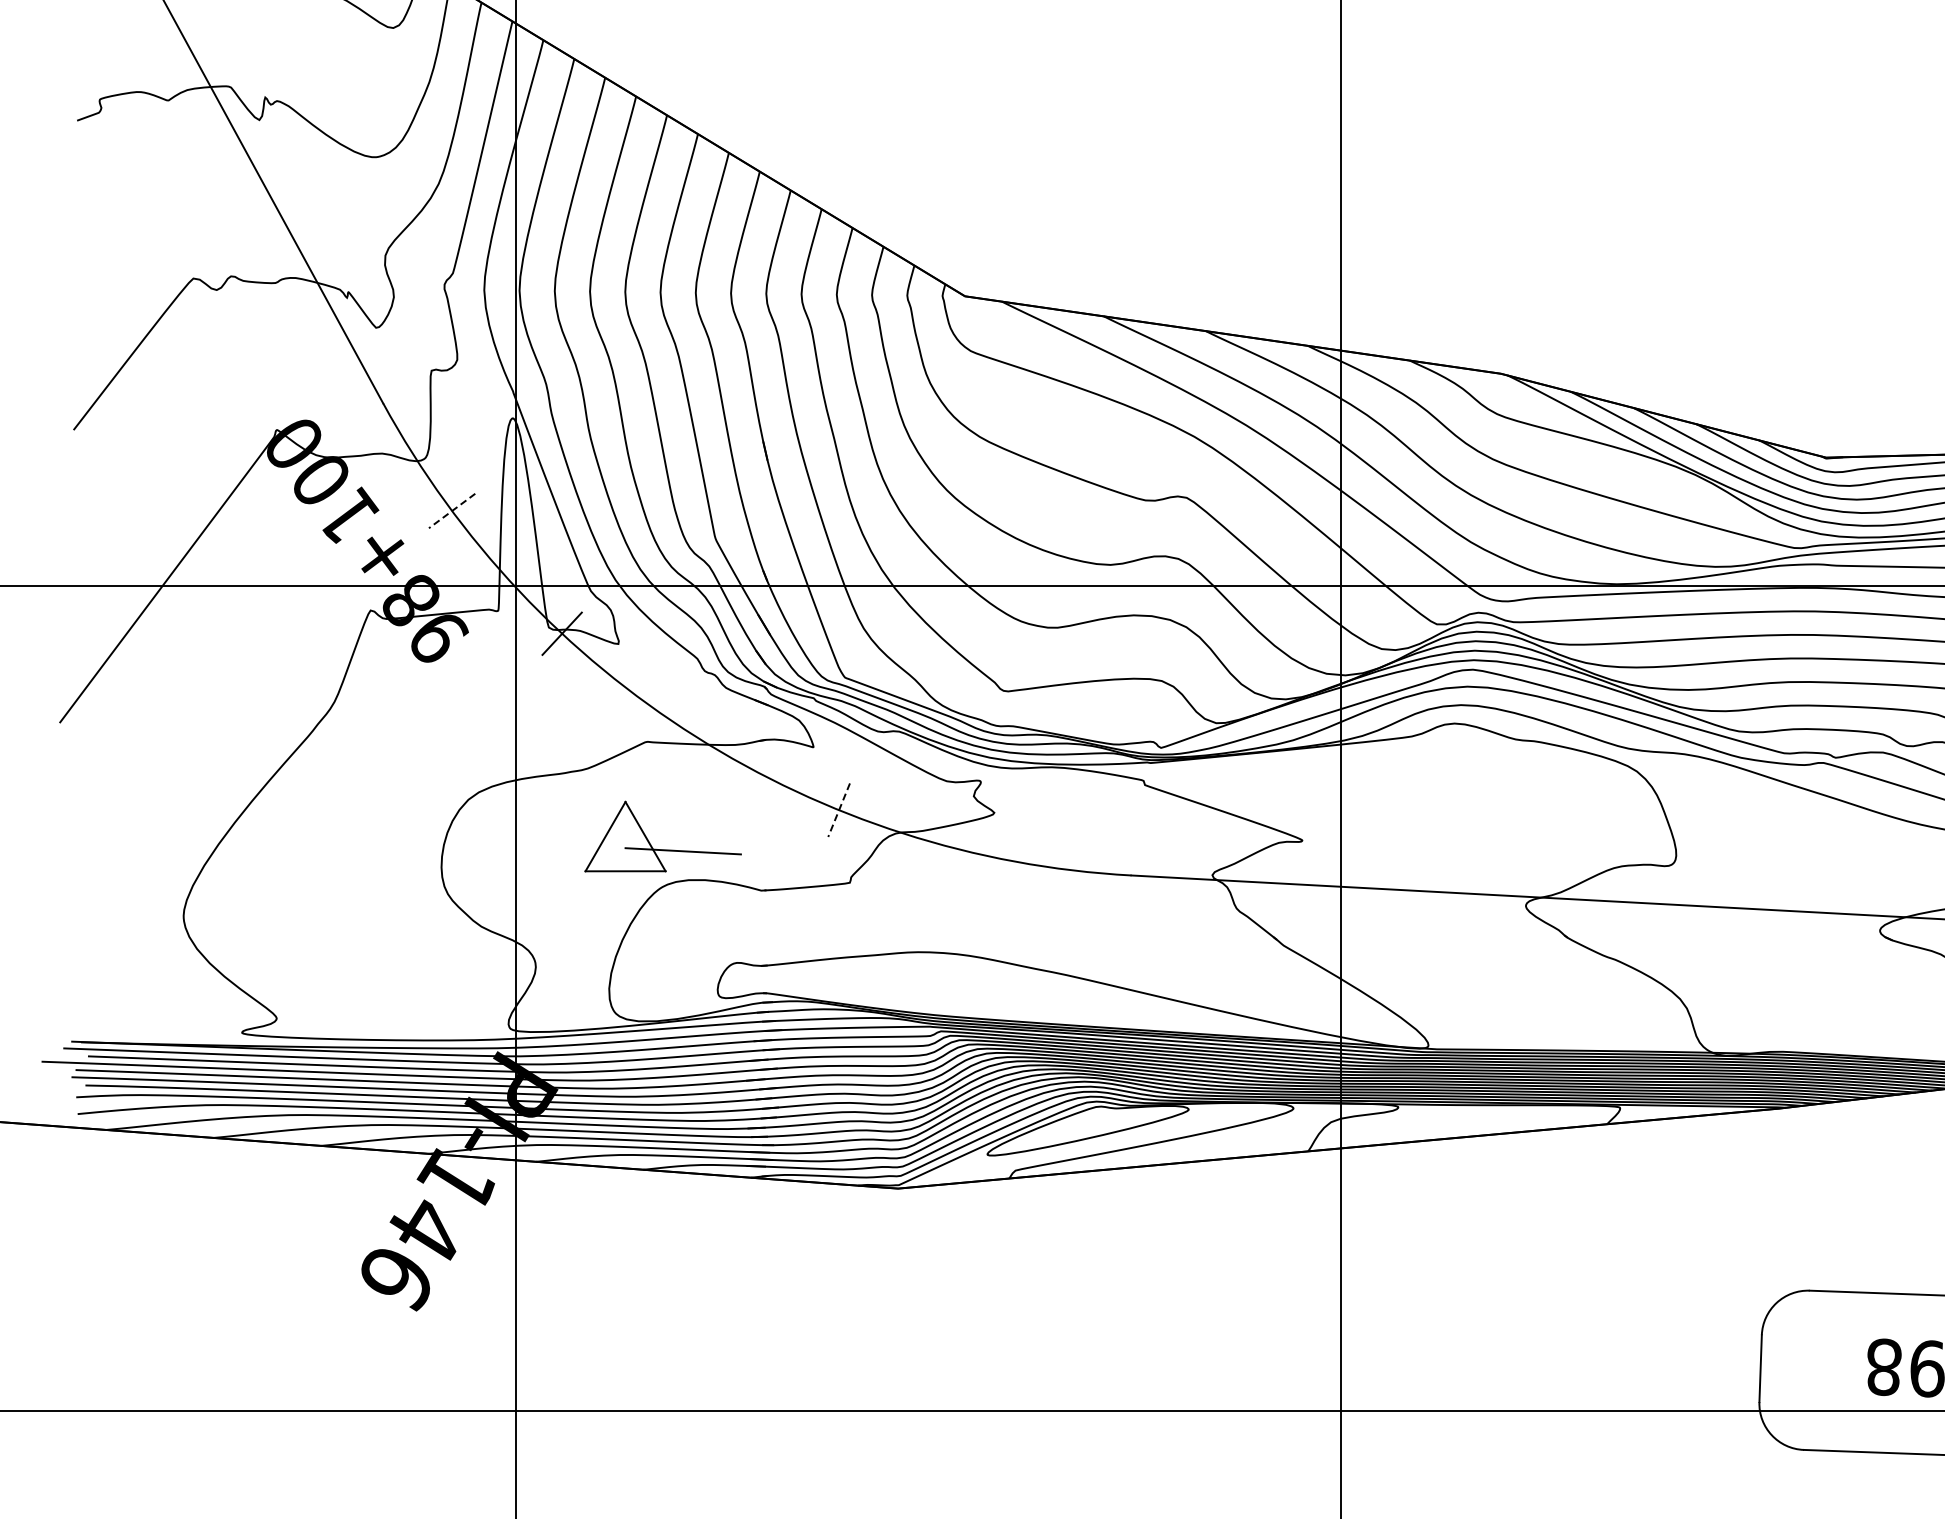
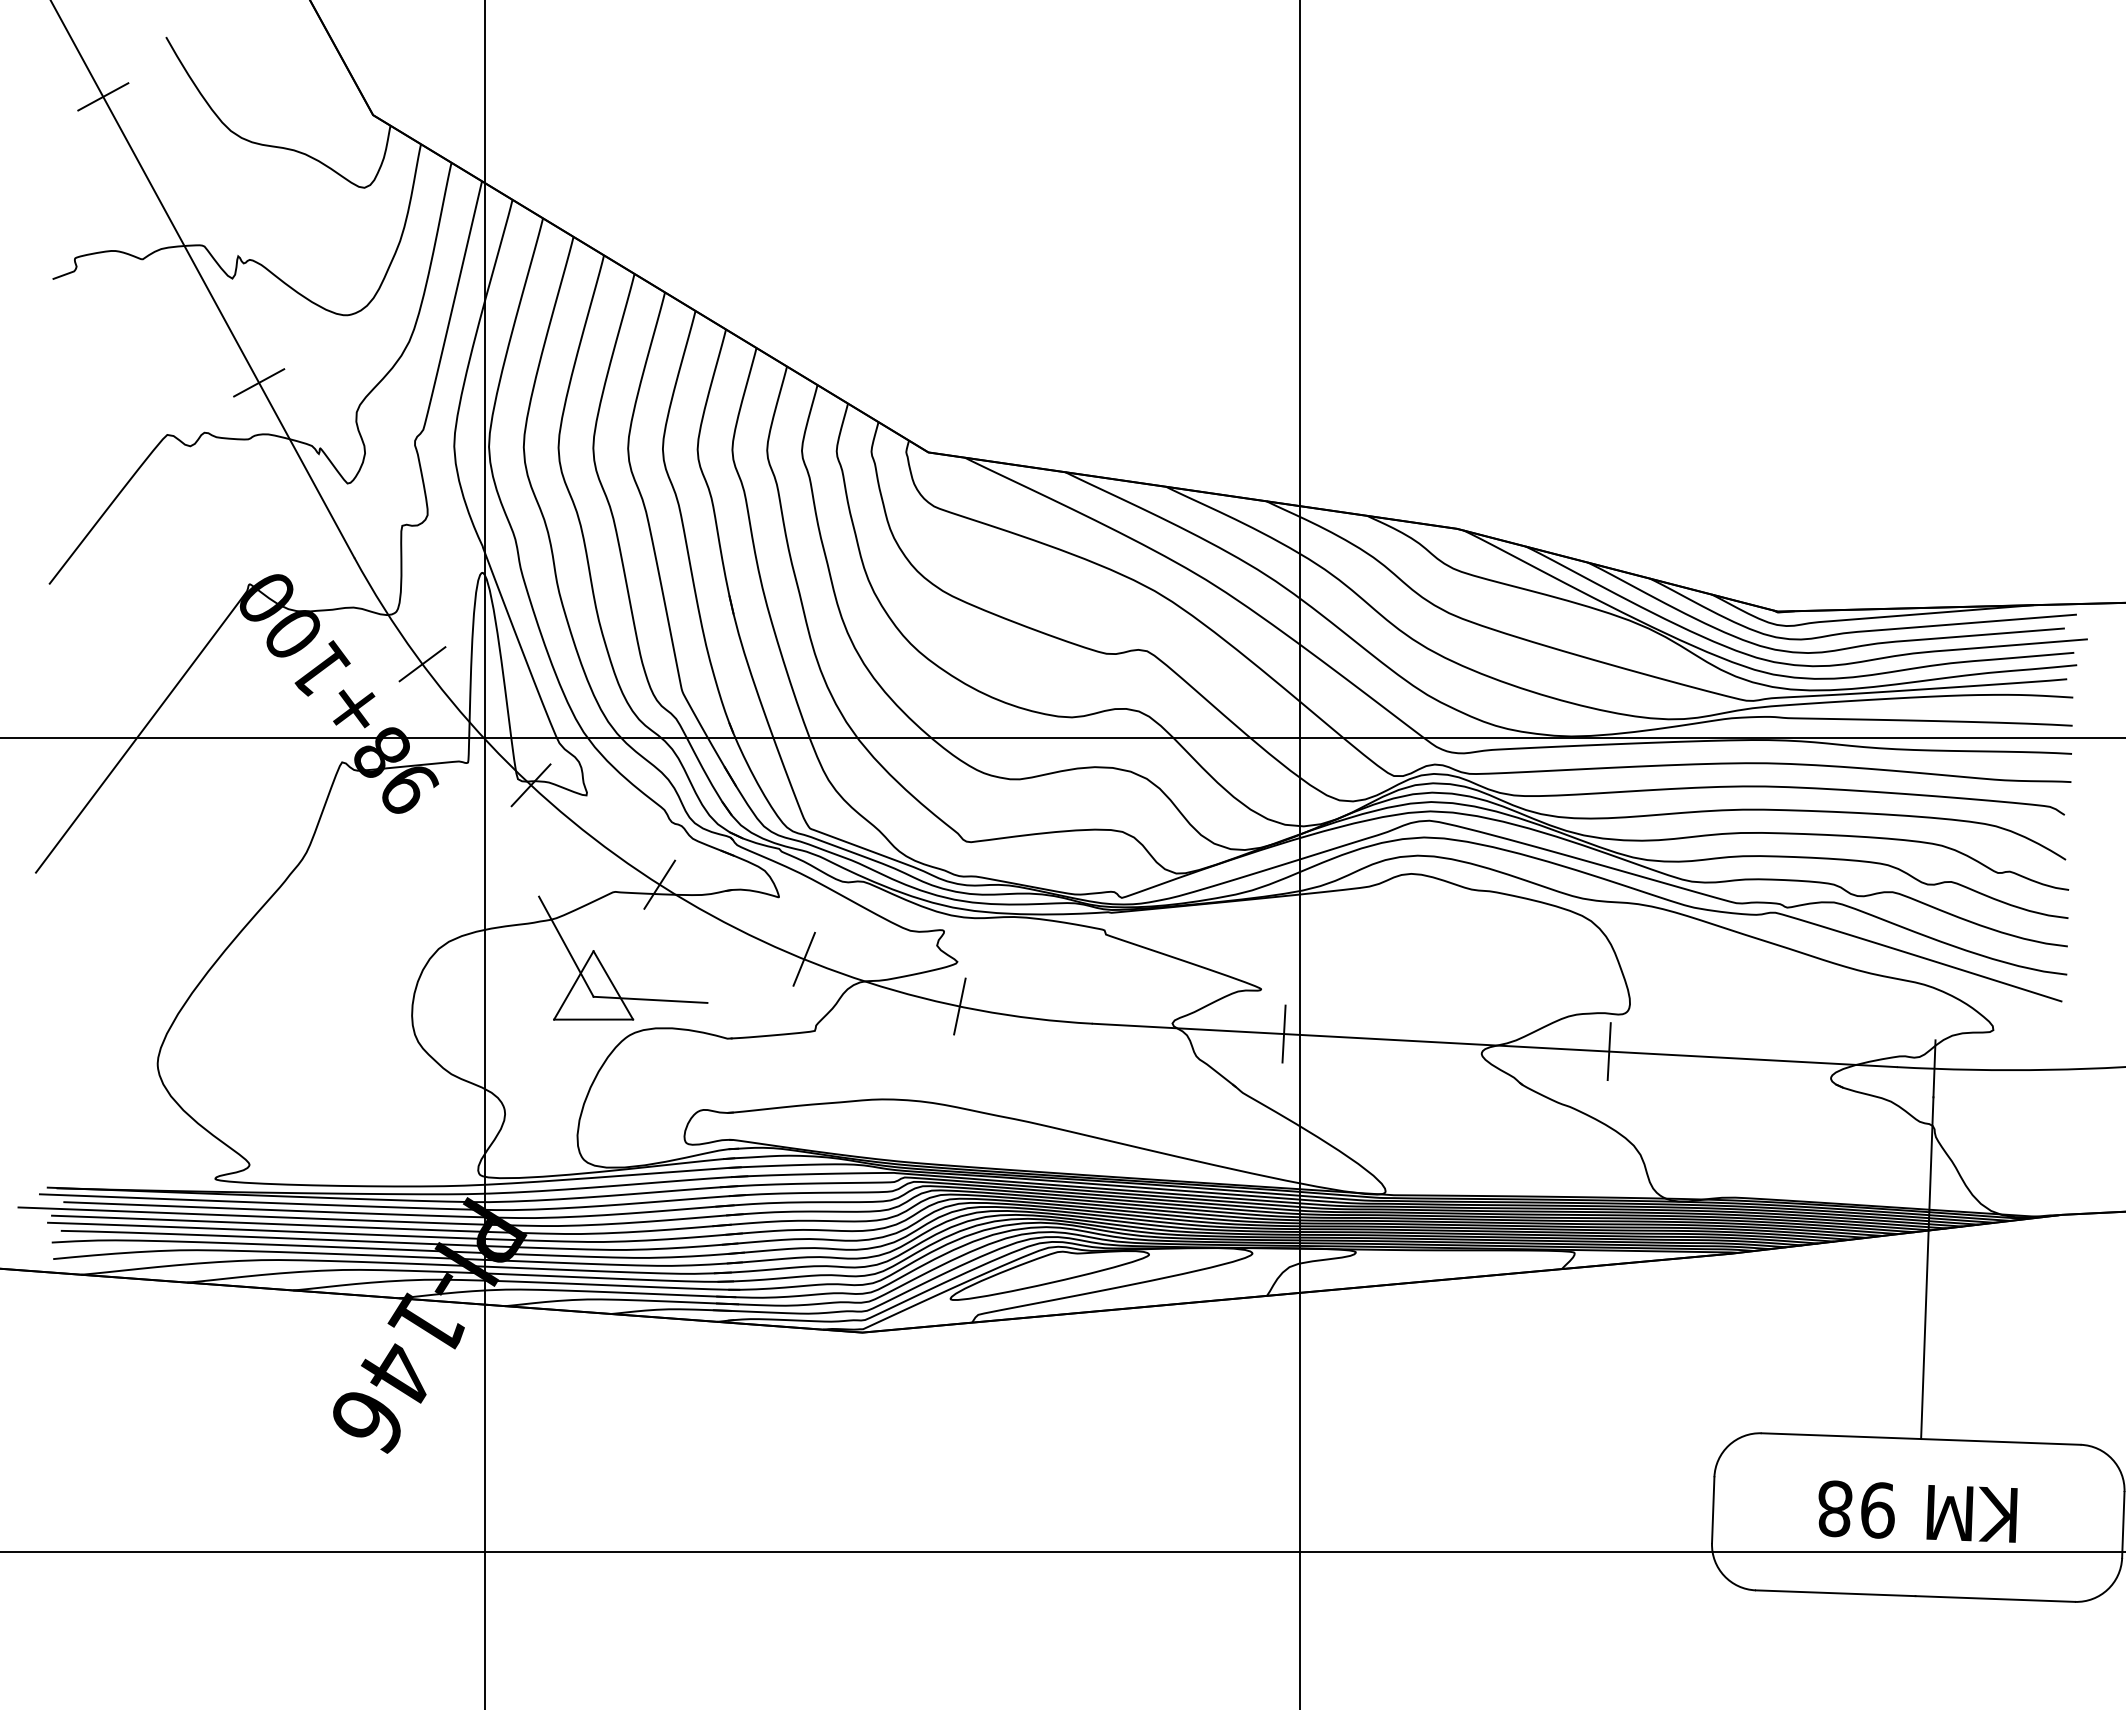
line: (286, 225) -> (259, 382), added
line: (452, 511) -> (422, 664), dashed -> solid
line: (692, 734) -> (659, 884), added
line: (598, 797) -> (566, 946), added
line: (839, 810) -> (804, 959), dashed -> solid
line: (996, 858) -> (959, 1006), added
line: (1324, 885) -> (1283, 1033), added
line: (1654, 903) -> (1608, 1051), added

